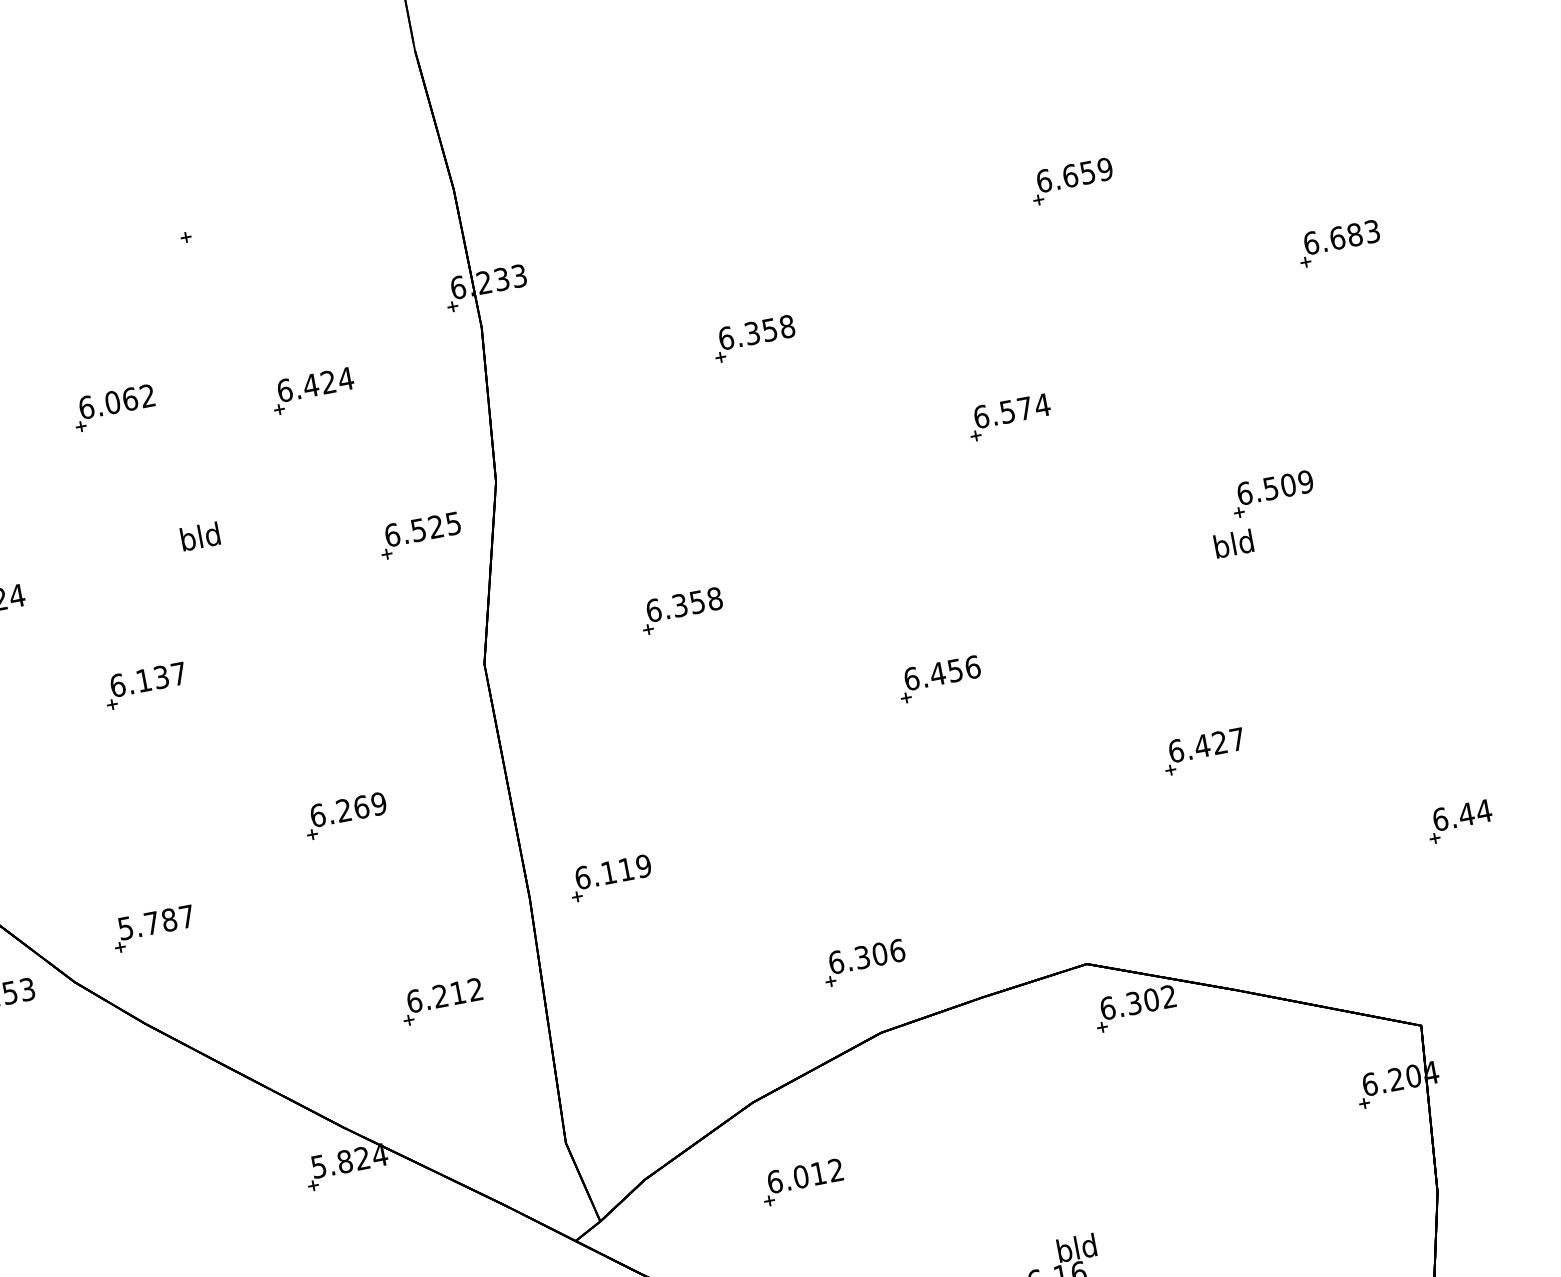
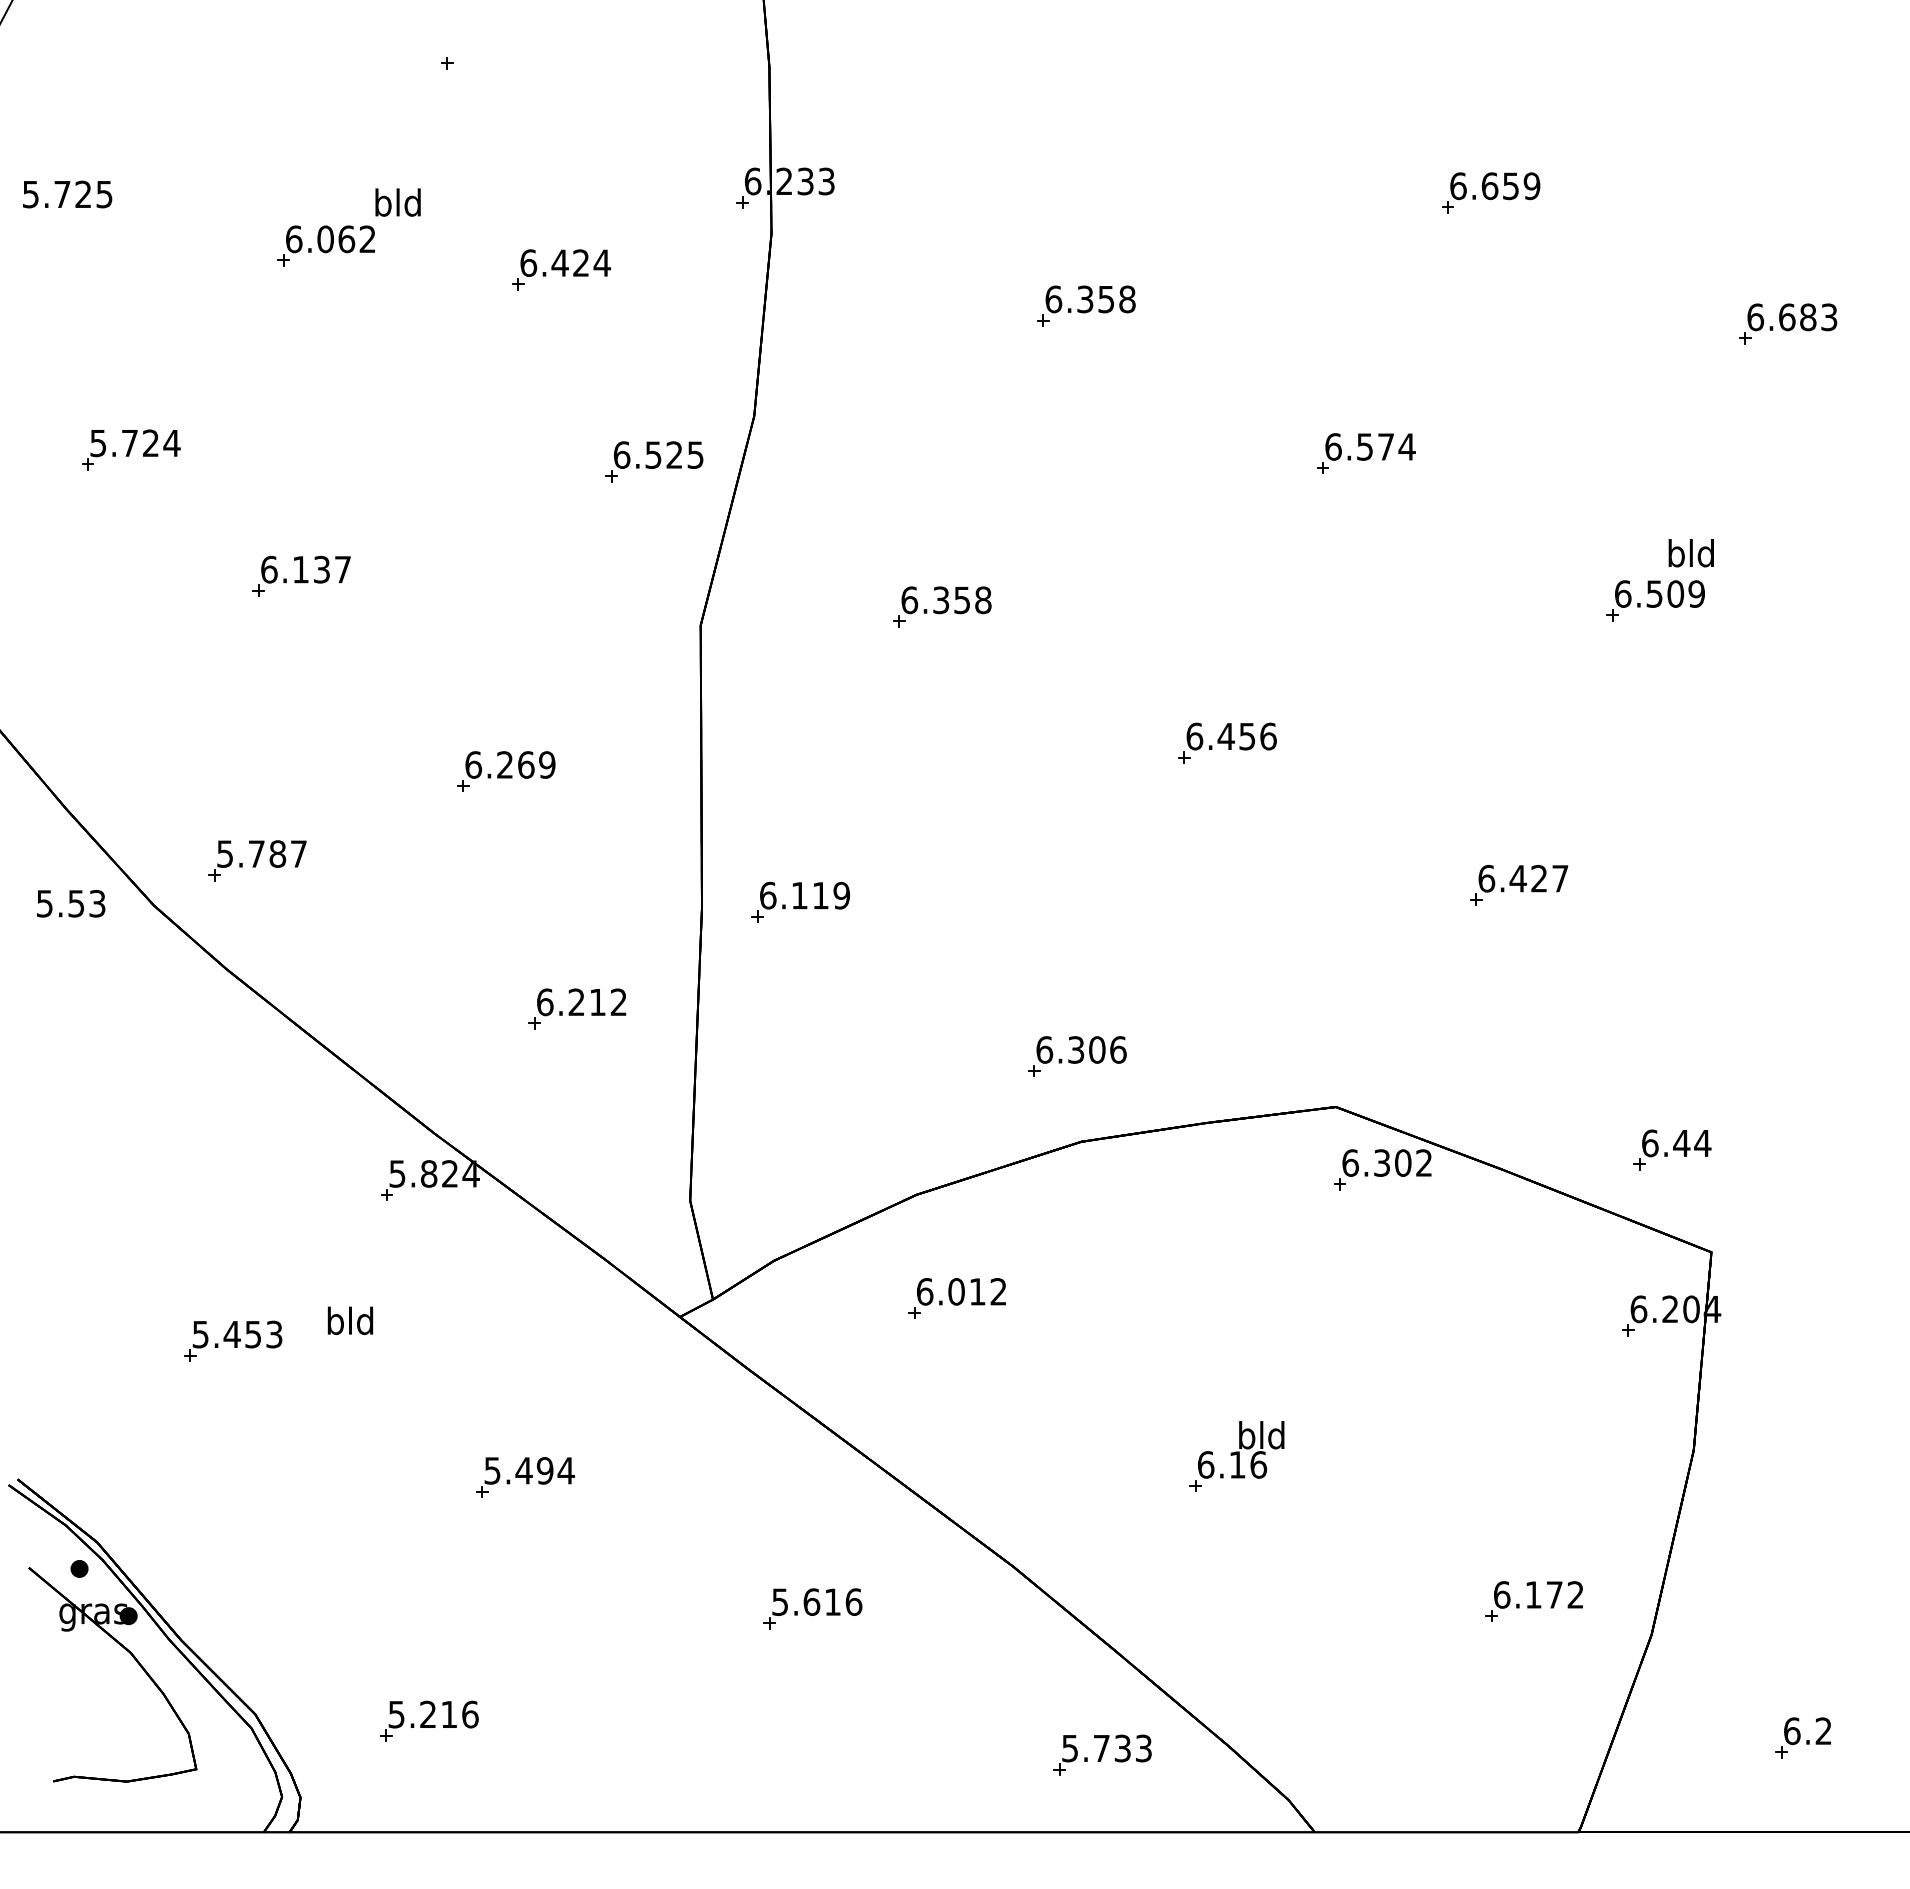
text: (199, 536) -> (397, 202), moved
text: (1233, 544) -> (1690, 553), moved
part: (1459, 820) -> (1672, 1149), moved

